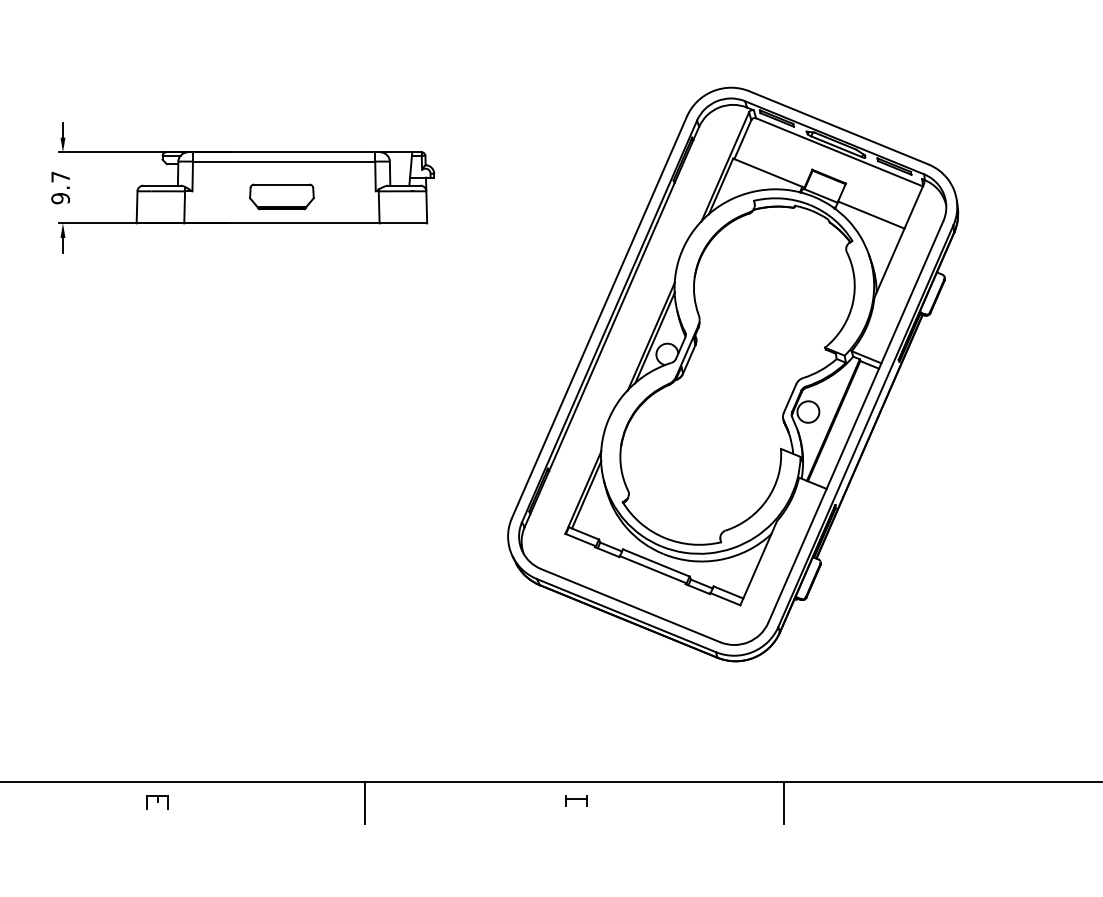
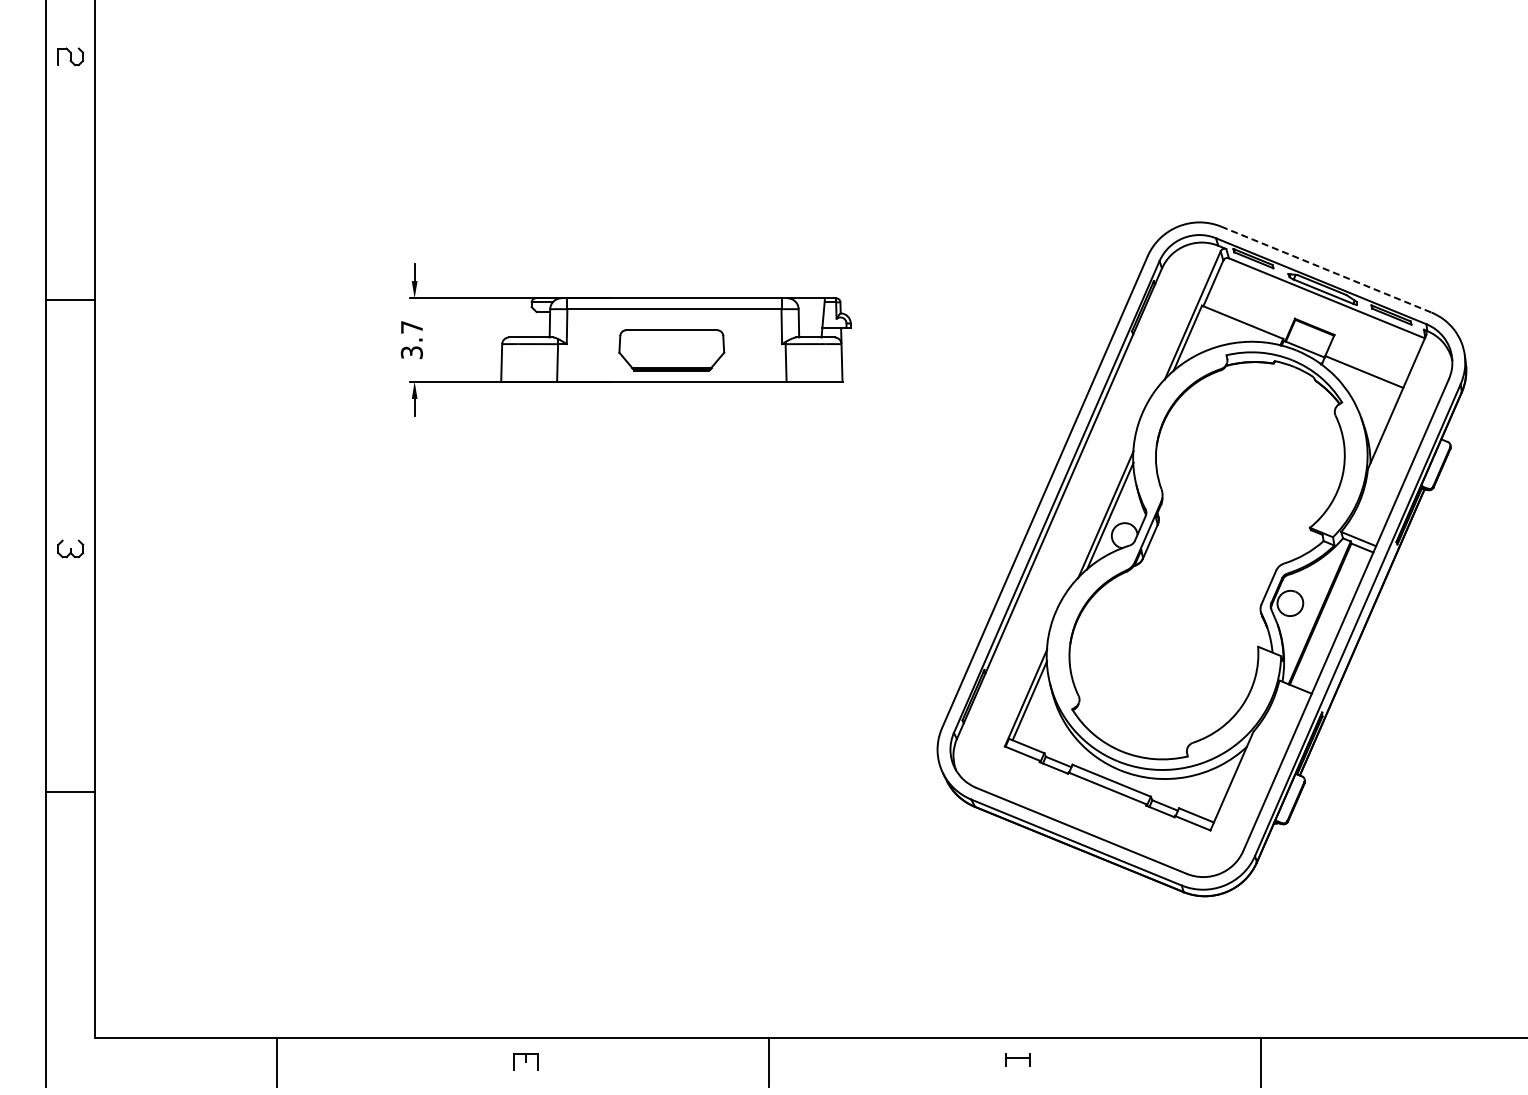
line: (839, 127) -> (1326, 269), solid -> dashed
part: (281, 196) -> (671, 350), size x1.4
text: (60, 198) -> (411, 352), 9.7 -> 3.7

